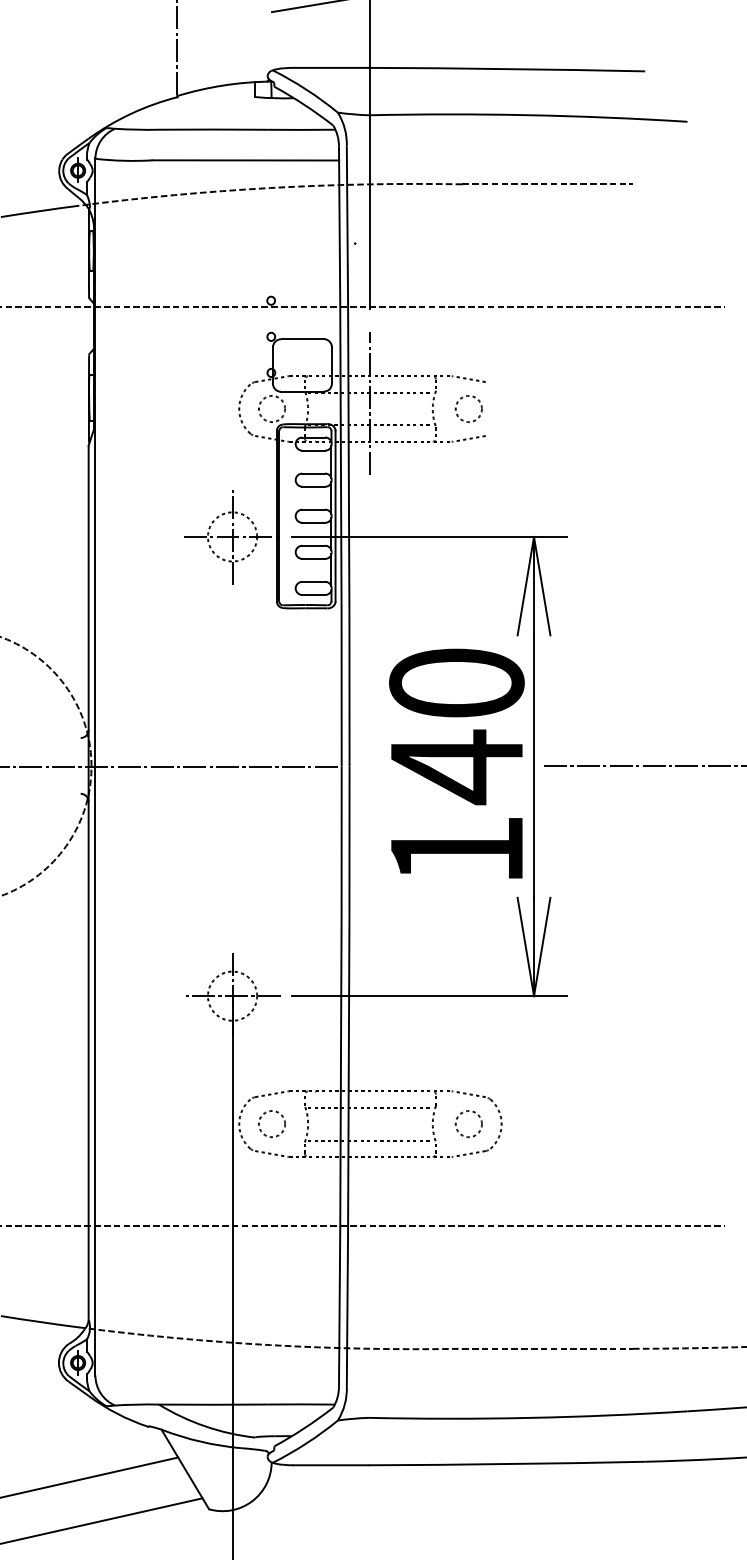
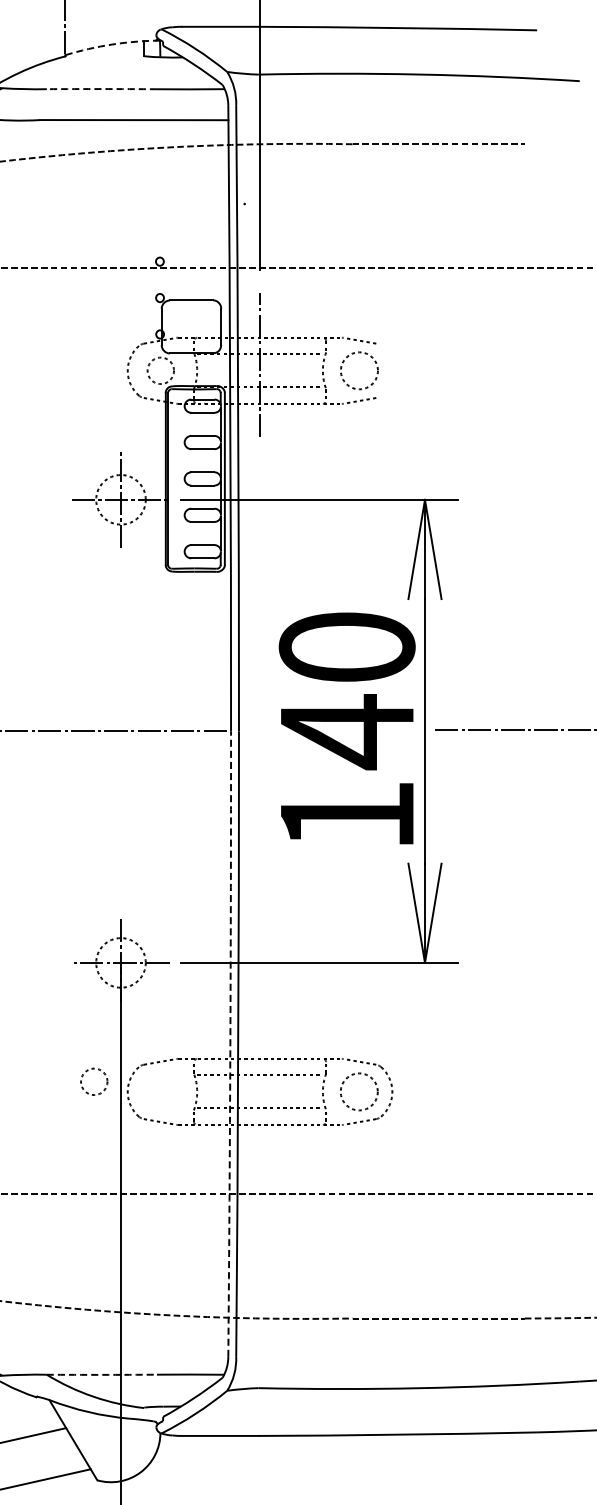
arc: (223, 85) -> (111, 44), solid -> dashed
arc: (213, 129) -> (101, 88), solid -> dashed
circle: (468, 408) -> (358, 370), size x1.4
arc: (341, 1076) -> (230, 1043), solid -> dashed
circle: (271, 1124) -> (93, 1082), moved
circle: (468, 1124) -> (358, 1092), size x1.4
arc: (213, 1404) -> (101, 1374), solid -> dashed

